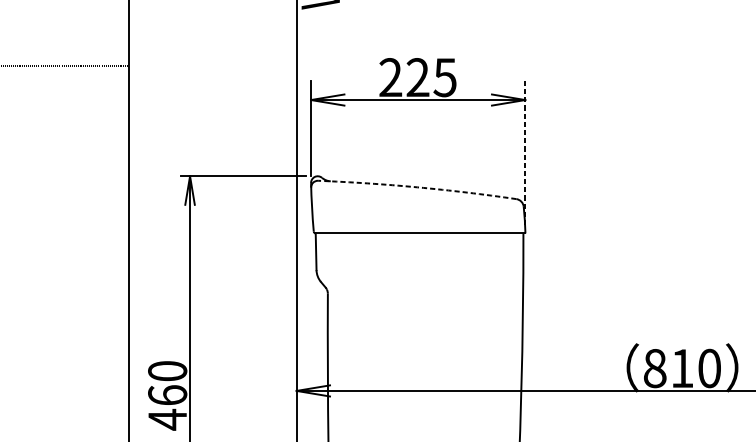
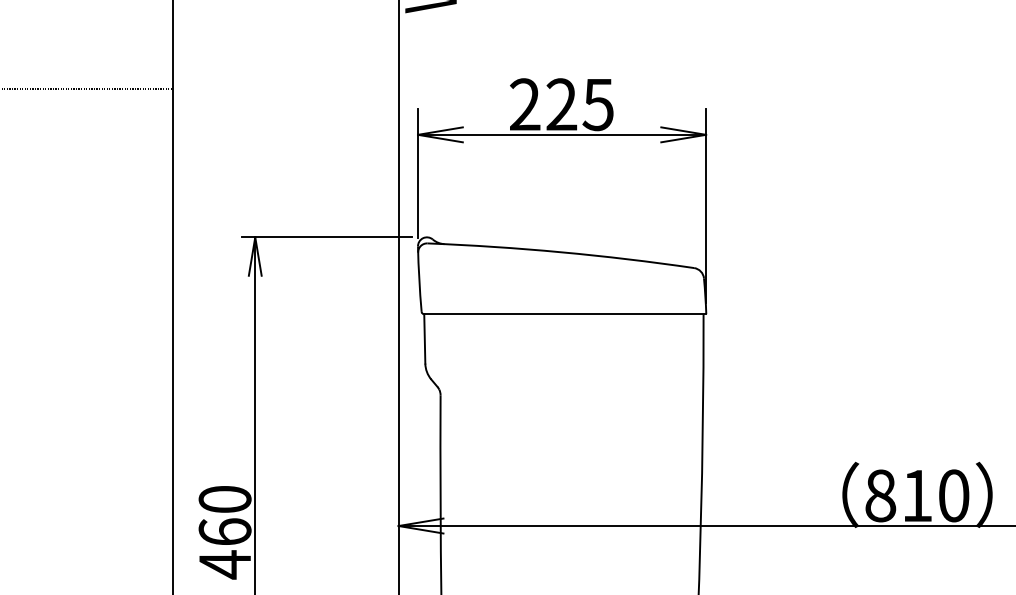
line: (525, 153) -> (706, 206), dashed -> solid
arc: (417, 187) -> (561, 252), dashed -> solid

